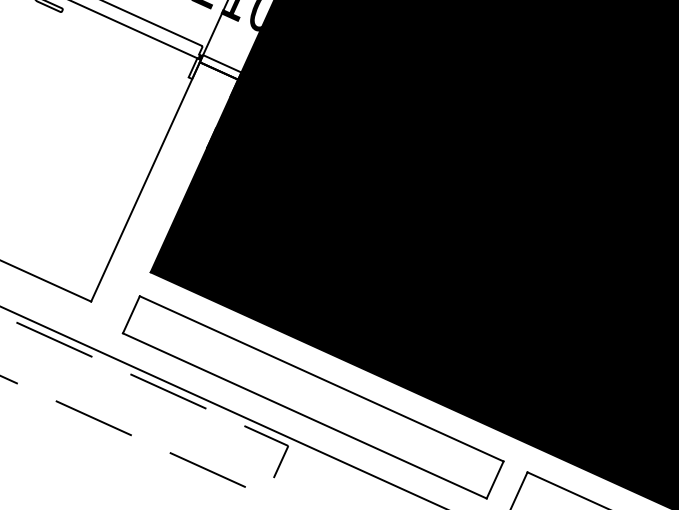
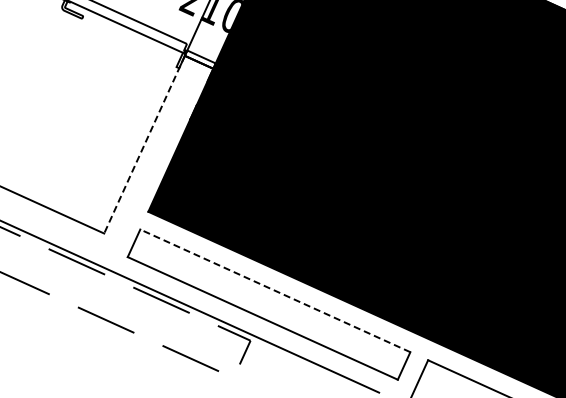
line: (145, 181) -> (144, 144), solid -> dashed
line: (320, 378) -> (274, 290), solid -> dashed

